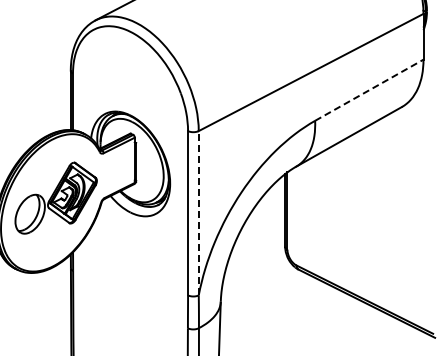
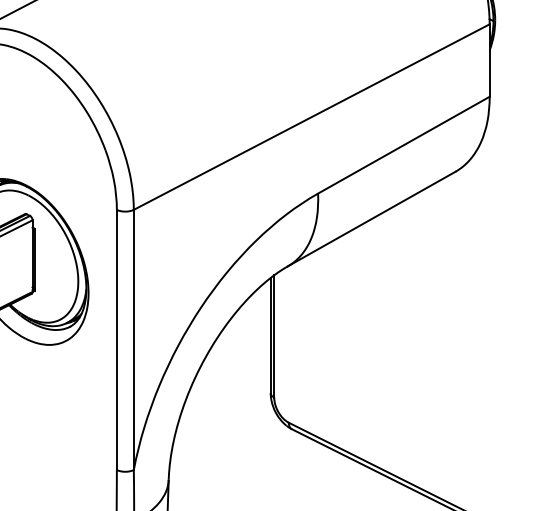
line: (369, 90) -> (404, 145), dashed -> solid
line: (198, 212) -> (133, 338), dashed -> solid

